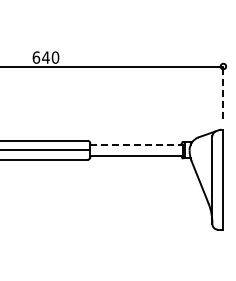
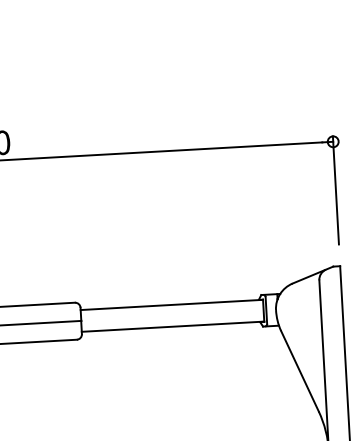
line: (223, 91) -> (336, 190), dashed -> solid
line: (137, 144) -> (173, 304), dashed -> solid

